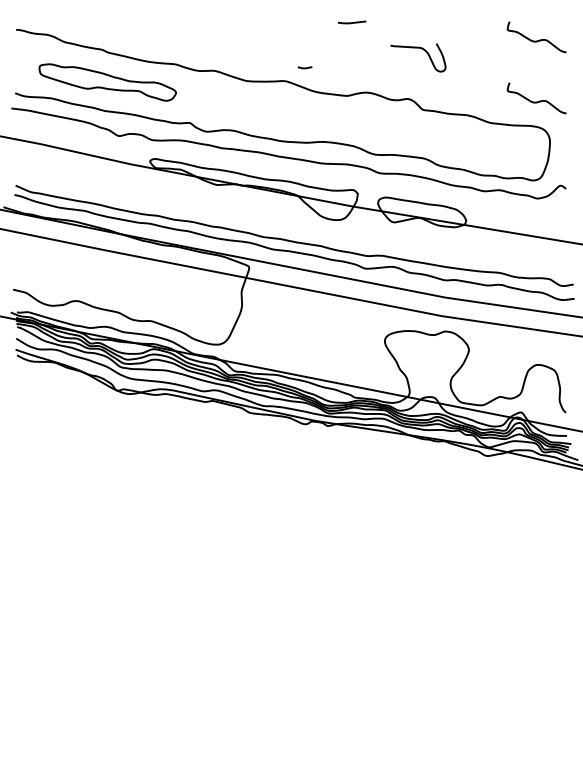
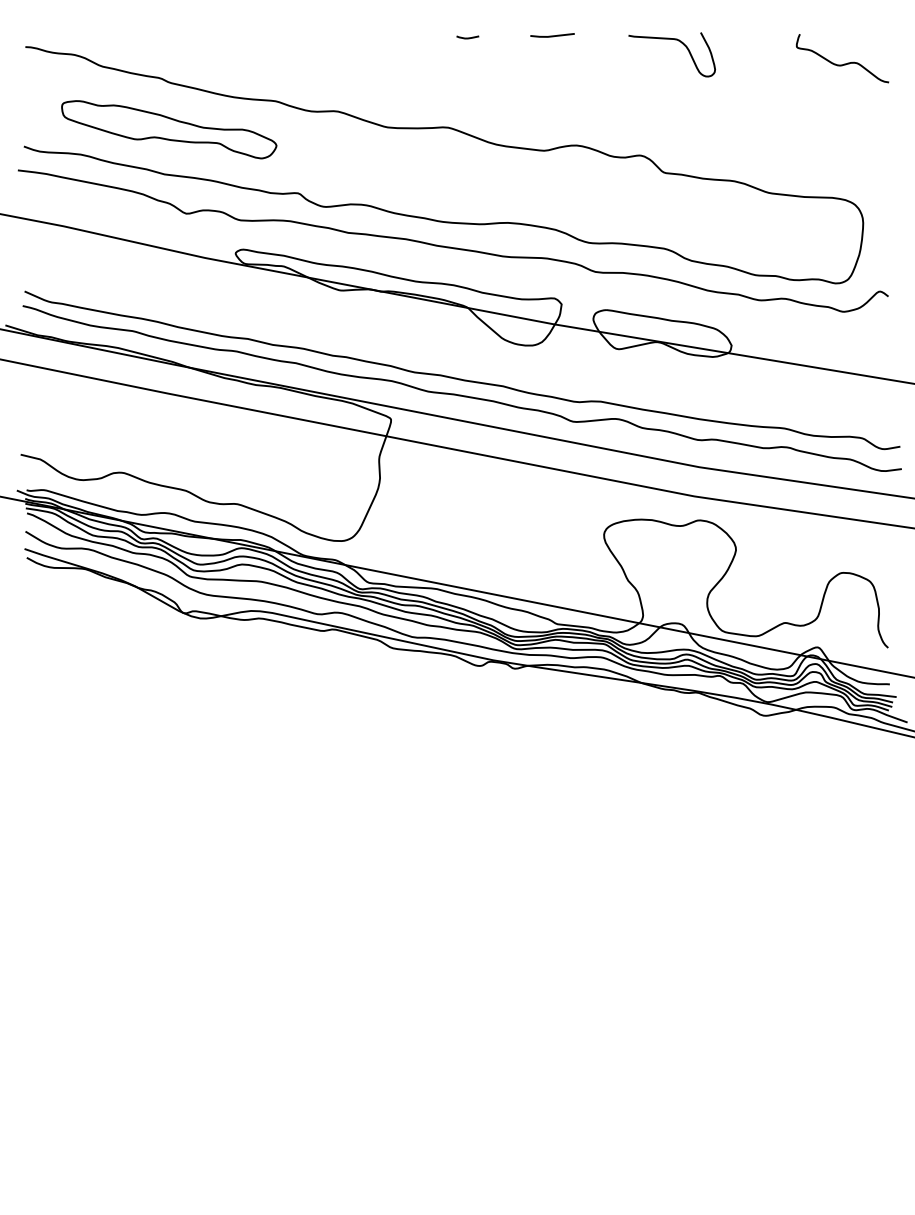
curve: (424, 51) -> (681, 44), moved
curve: (304, 67) -> (466, 37), moved
curve: (536, 101) -> (841, 159), removed

